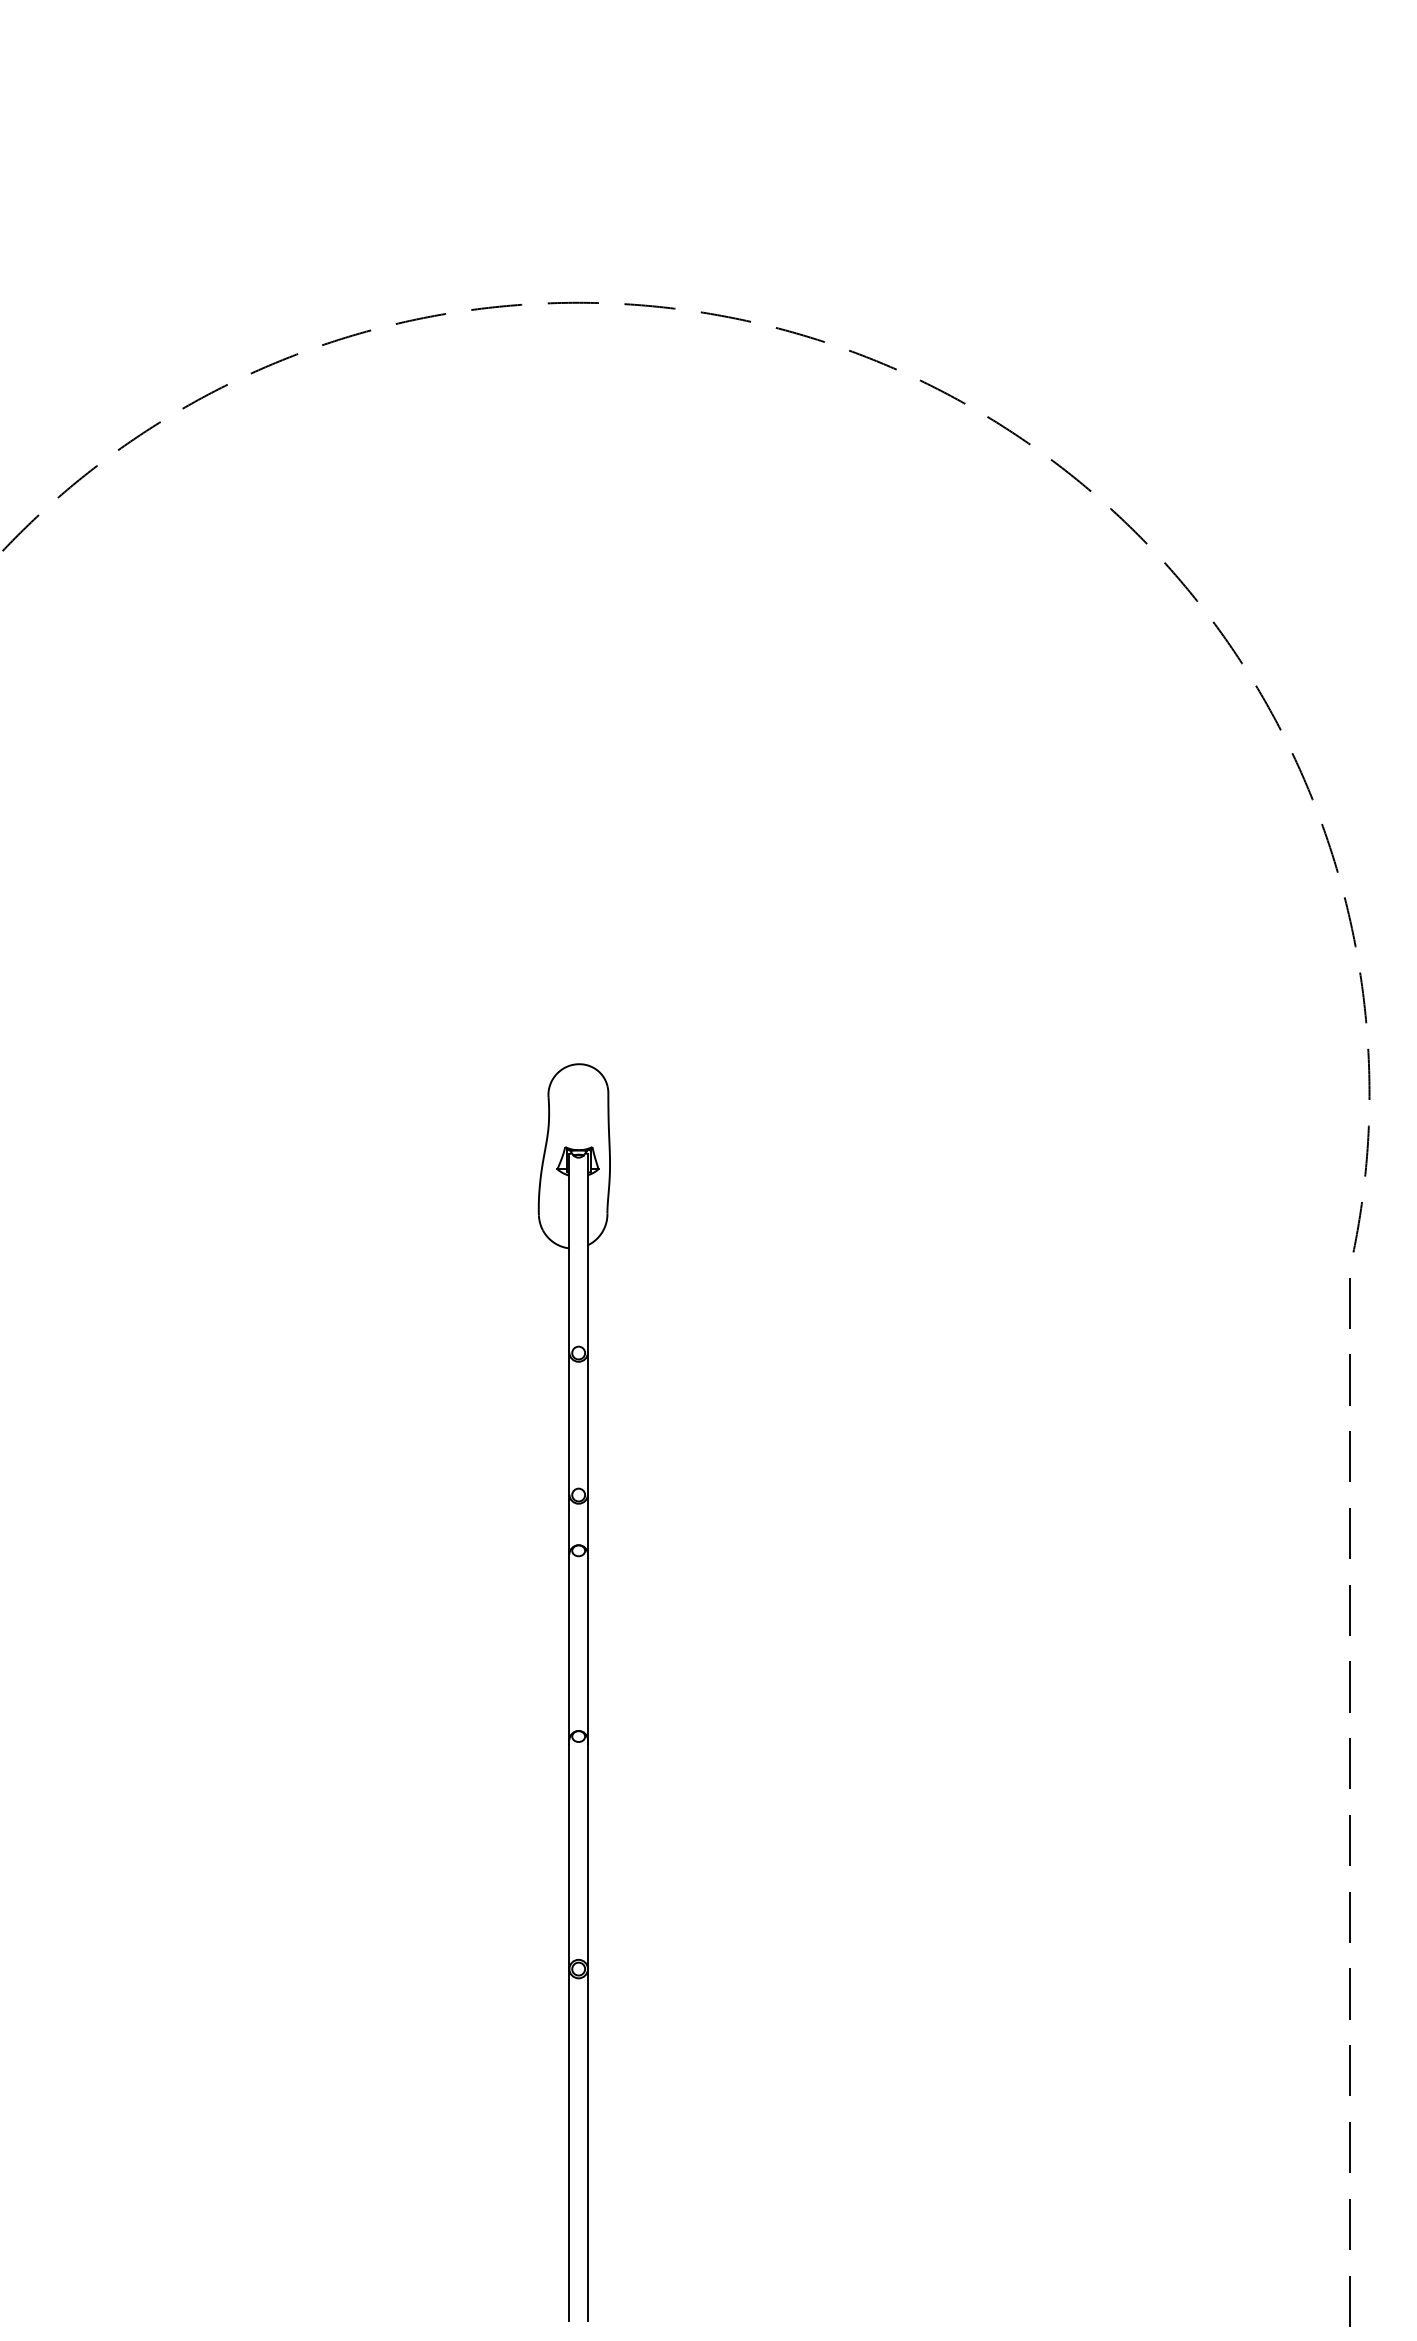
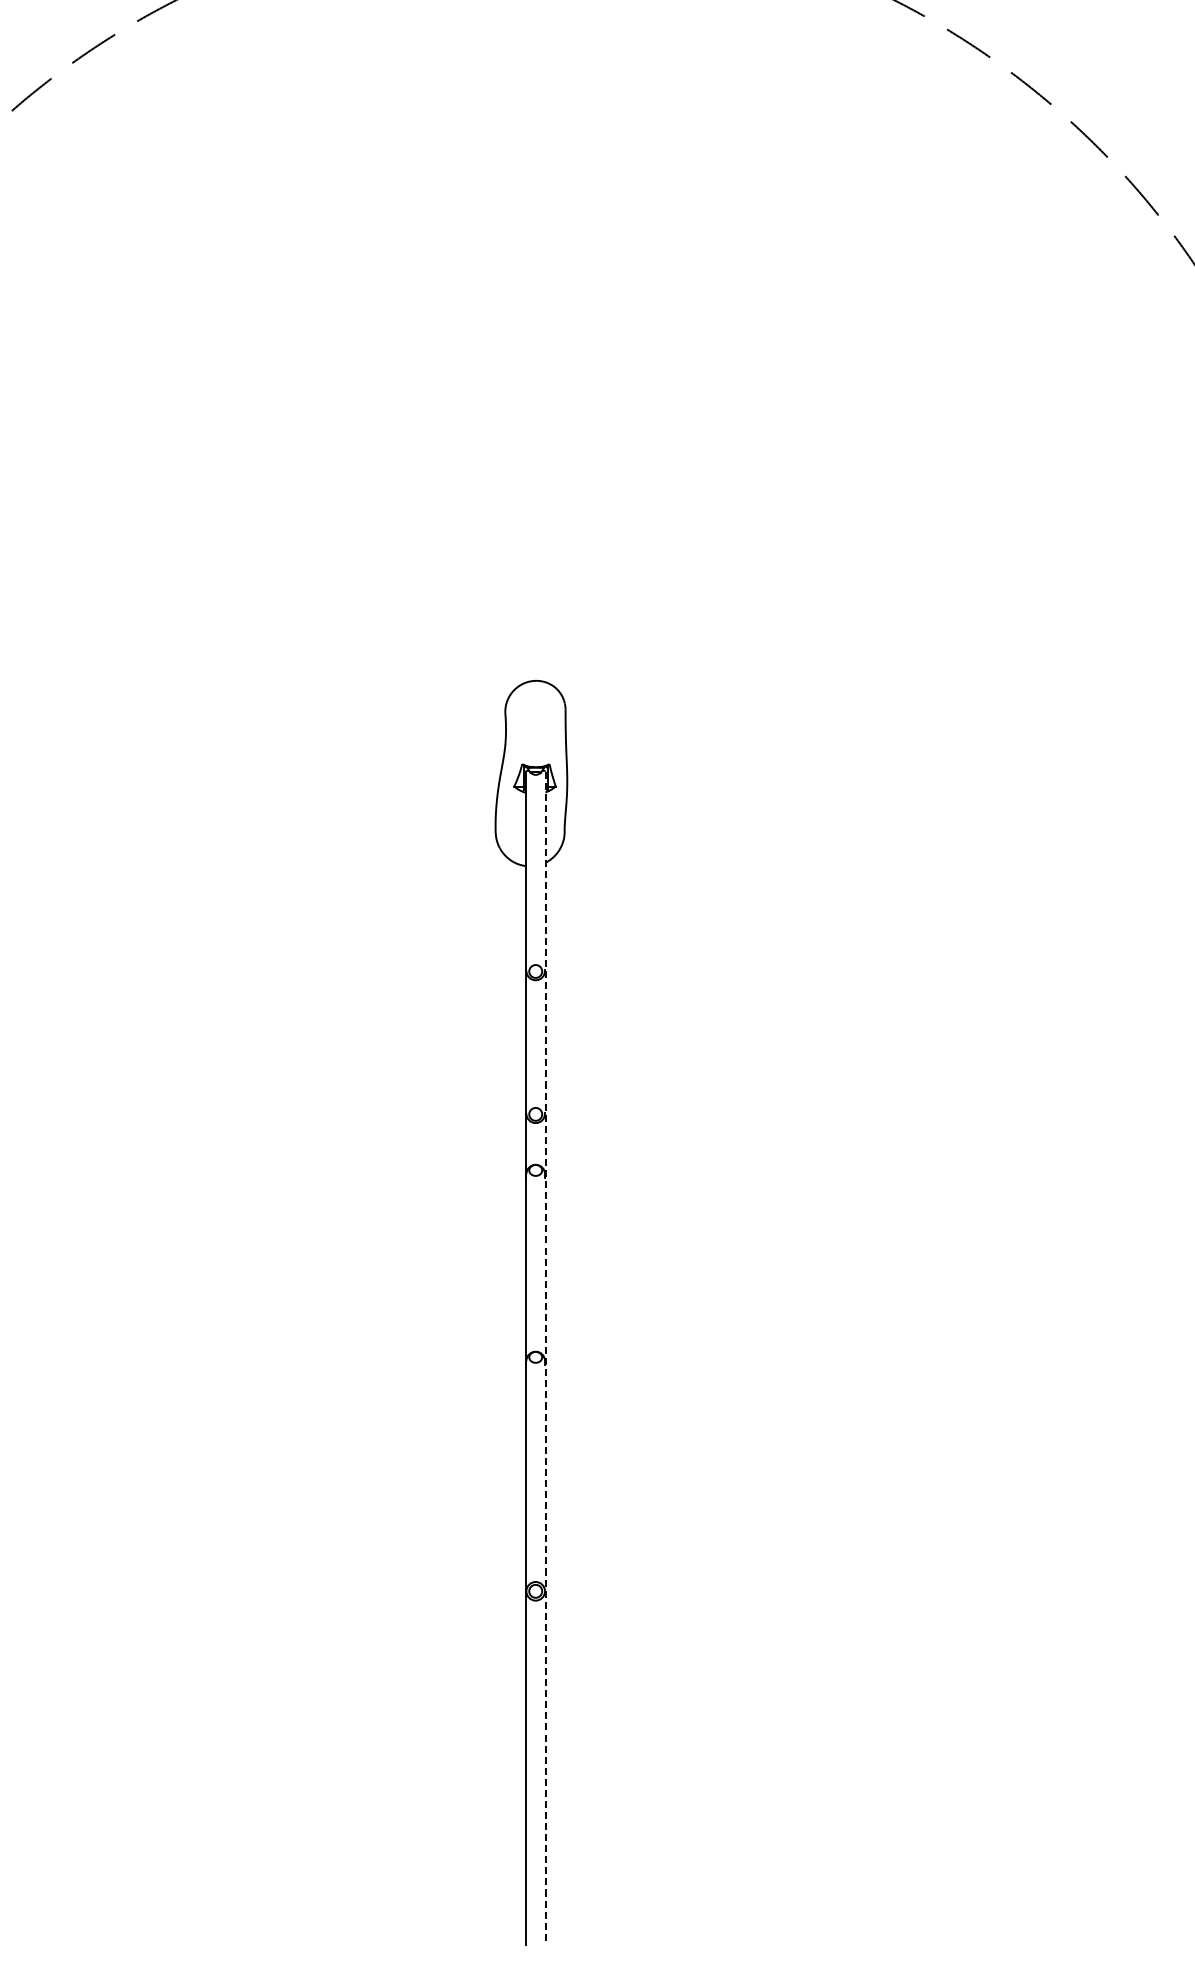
line: (588, 1737) -> (545, 1358), solid -> dashed

